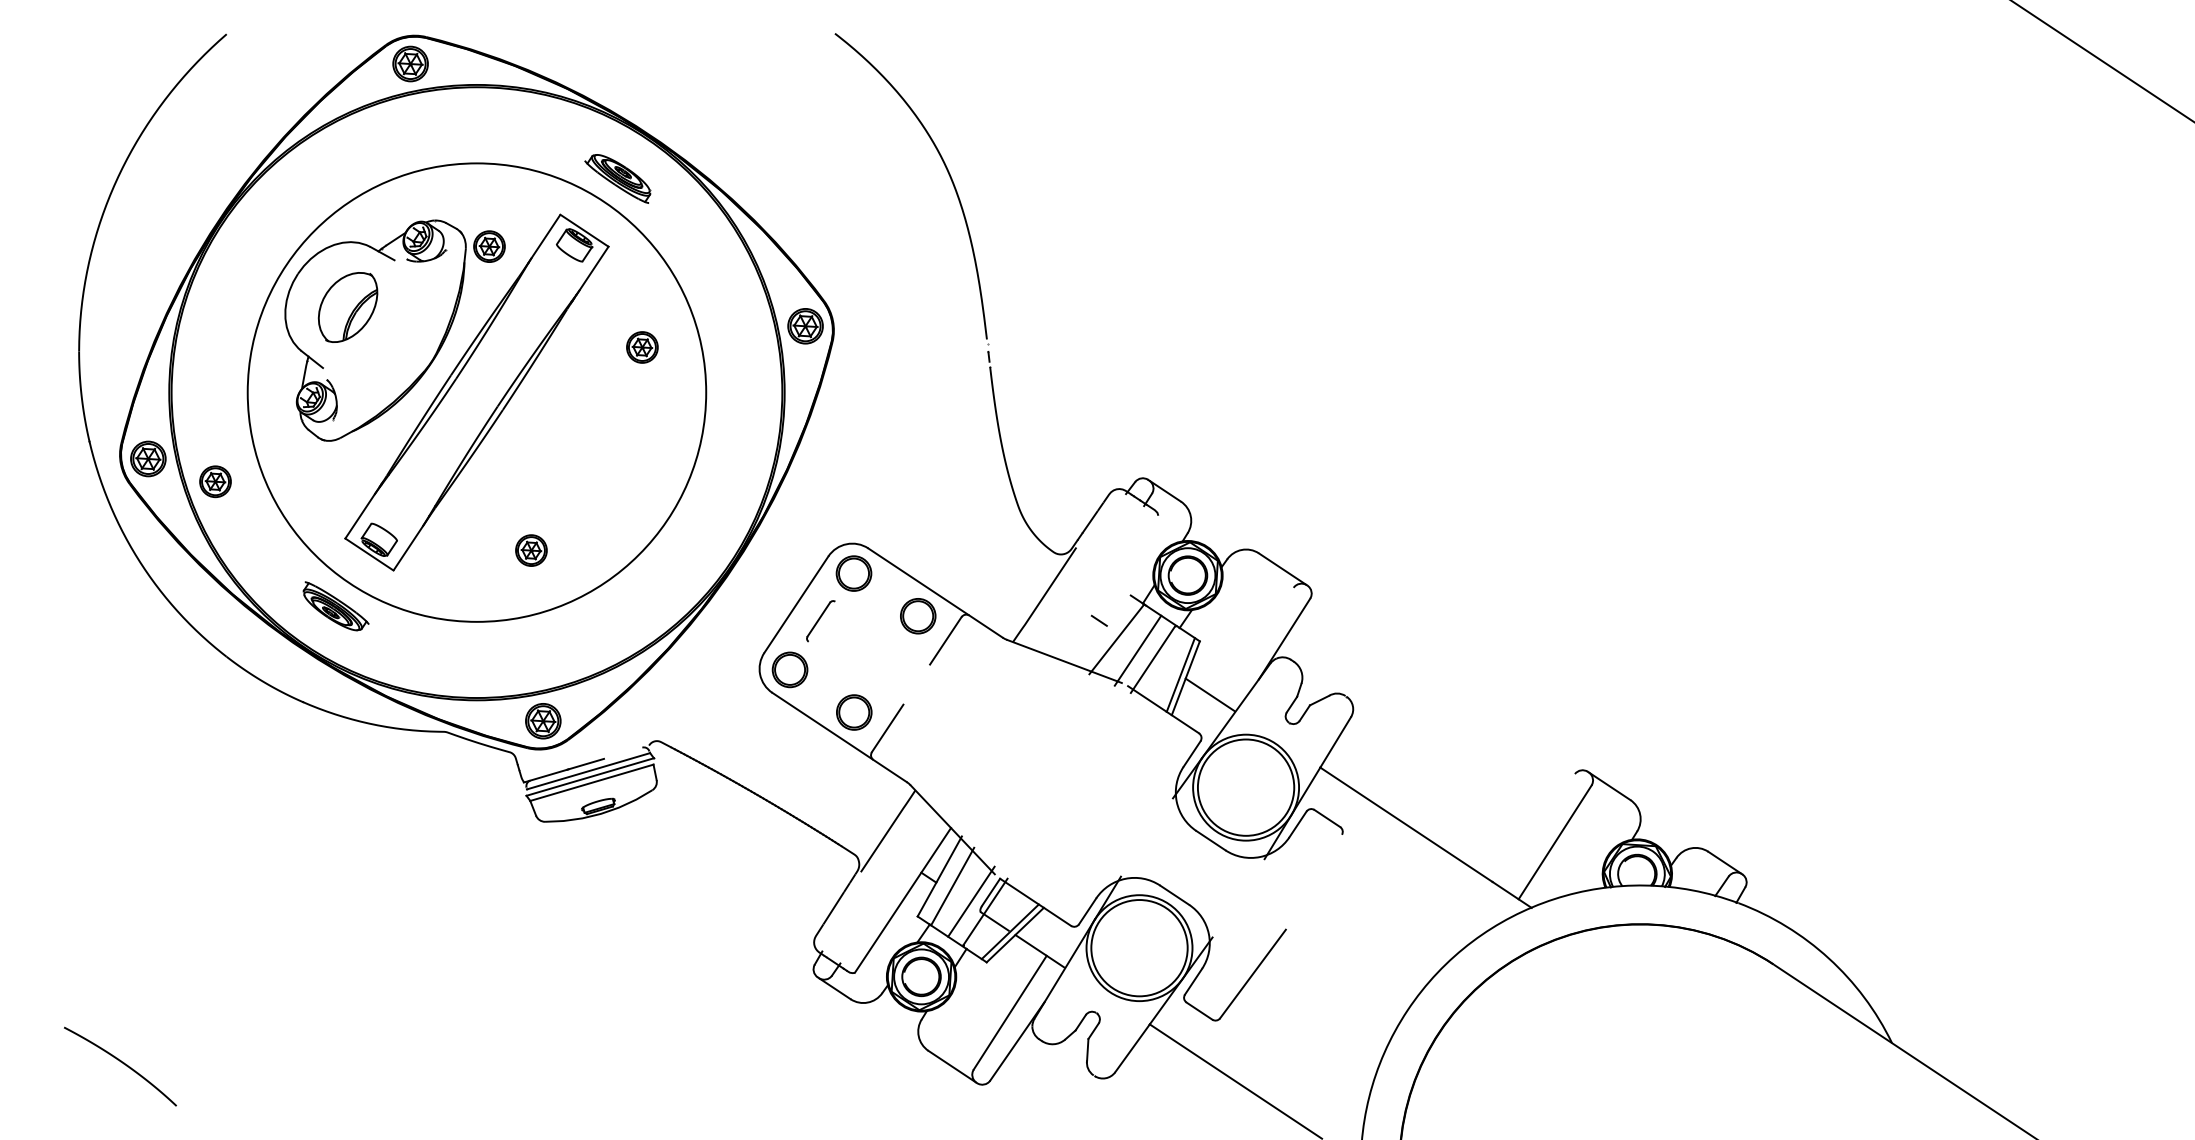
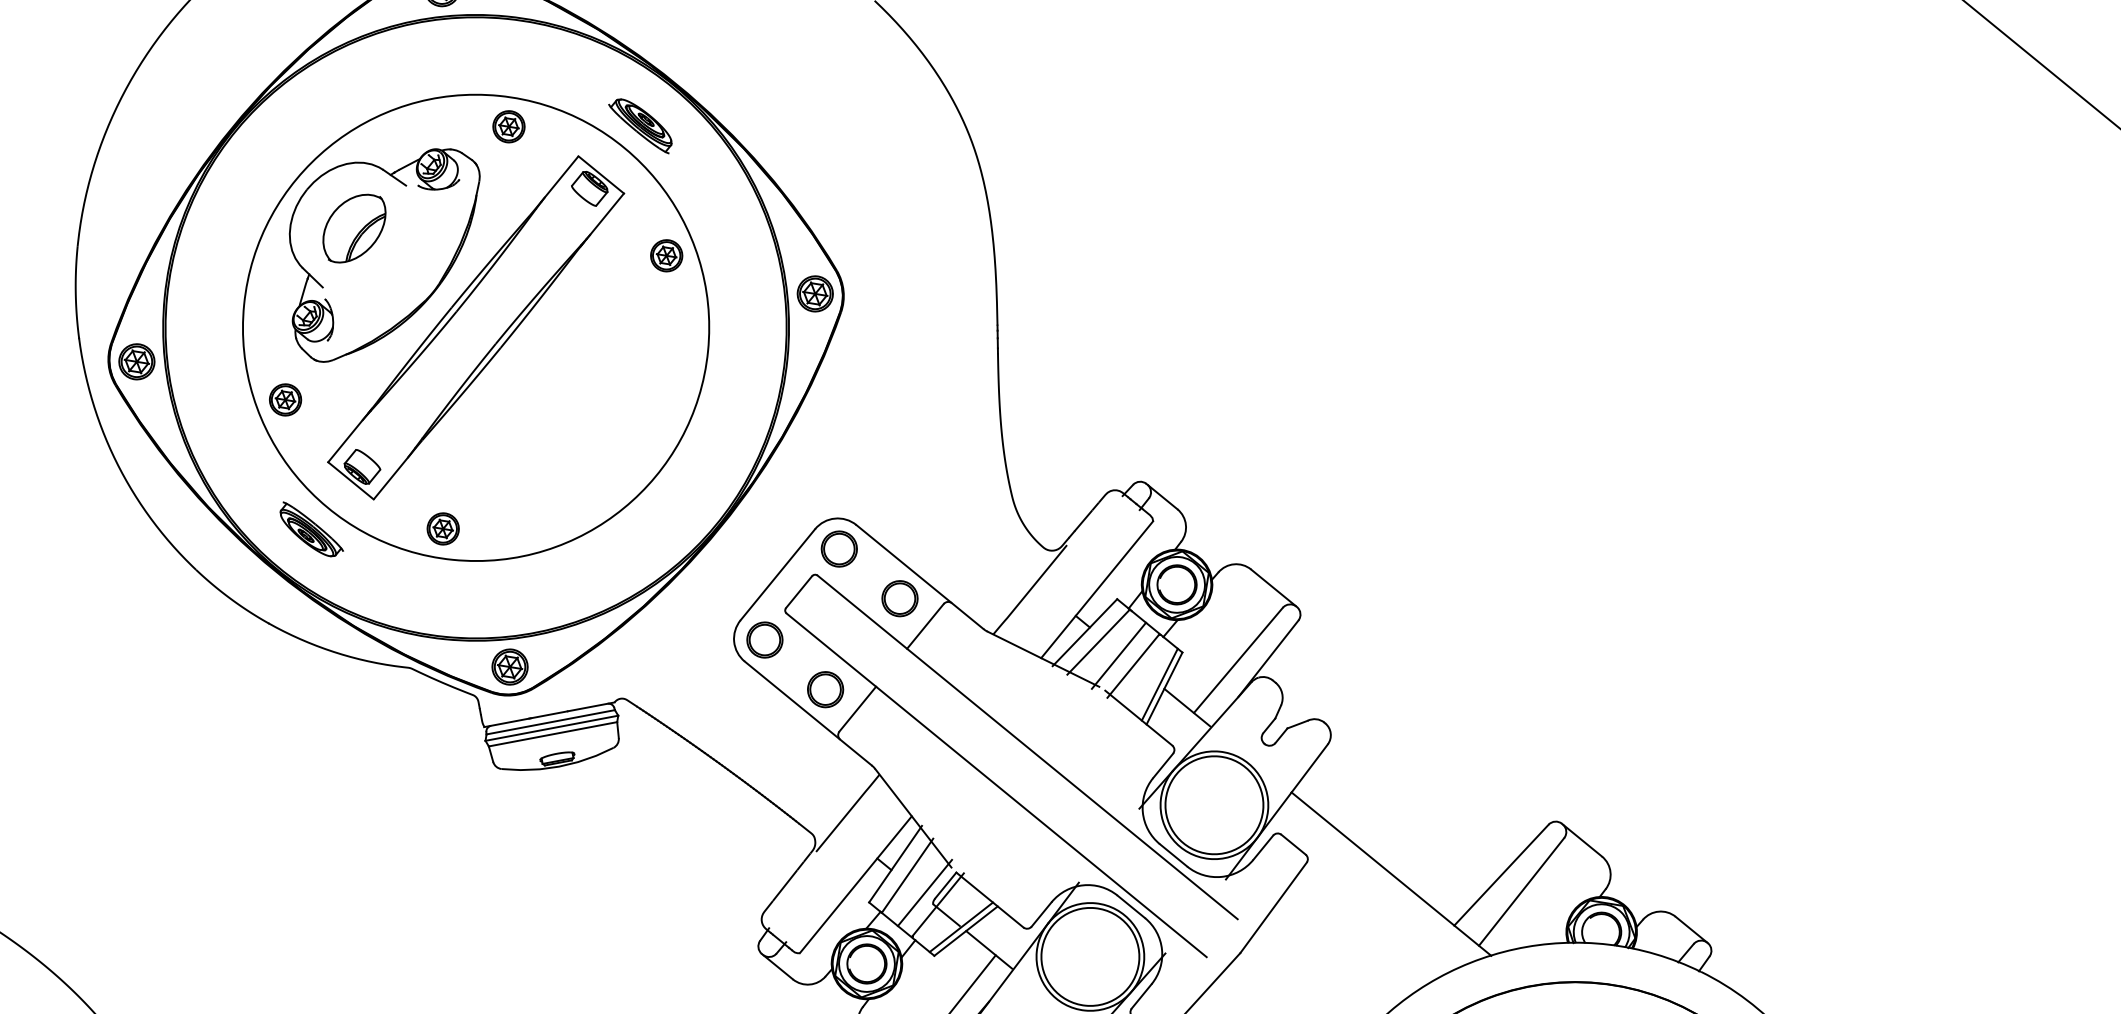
part: (489, 246) -> (509, 126), moved
part: (642, 347) -> (666, 255), moved
part: (215, 481) -> (285, 399), moved
part: (531, 550) -> (443, 528), moved
line: (1110, 587) -> (1097, 589), added
line: (1102, 631) -> (1084, 632), added
line: (1255, 643) -> (1238, 660), added
line: (1057, 748) -> (1027, 746), added
line: (626, 751) -> (591, 706), added
line: (1030, 789) -> (996, 785), added
line: (1533, 827) -> (1501, 874), added
line: (1313, 881) -> (1273, 907), added

